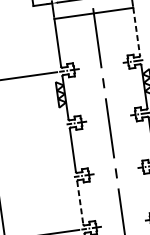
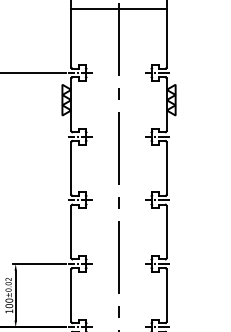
line: (136, 32) -> (166, 39), dashed -> solid
line: (80, 203) -> (71, 232), dashed -> solid

